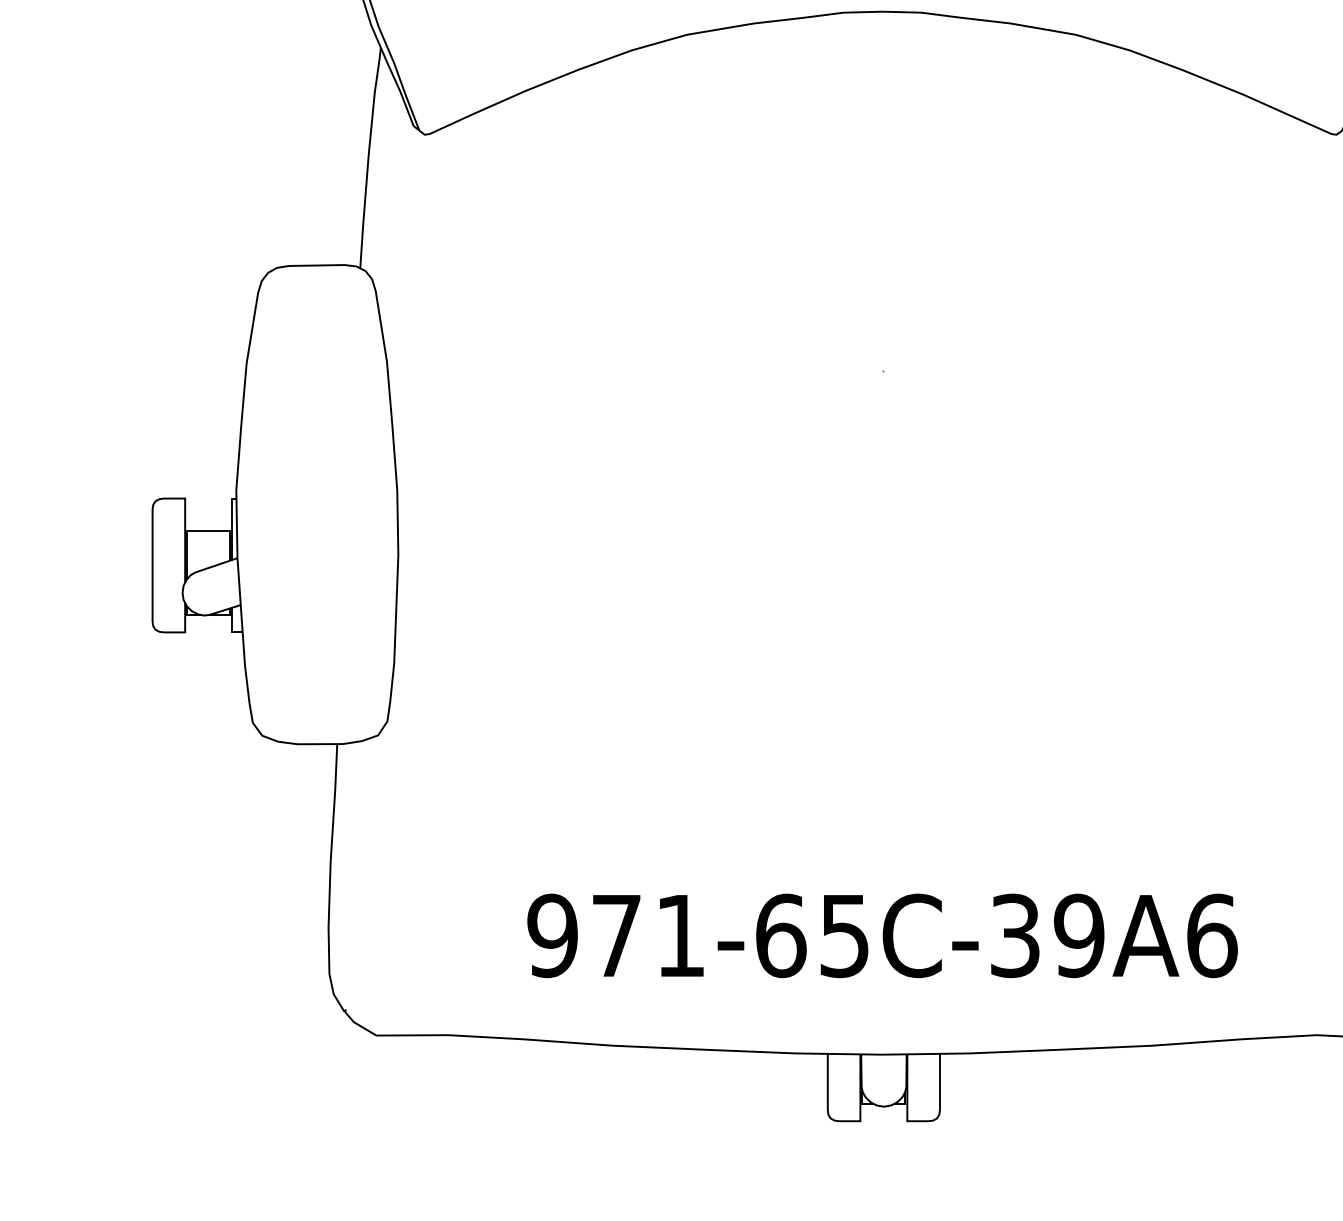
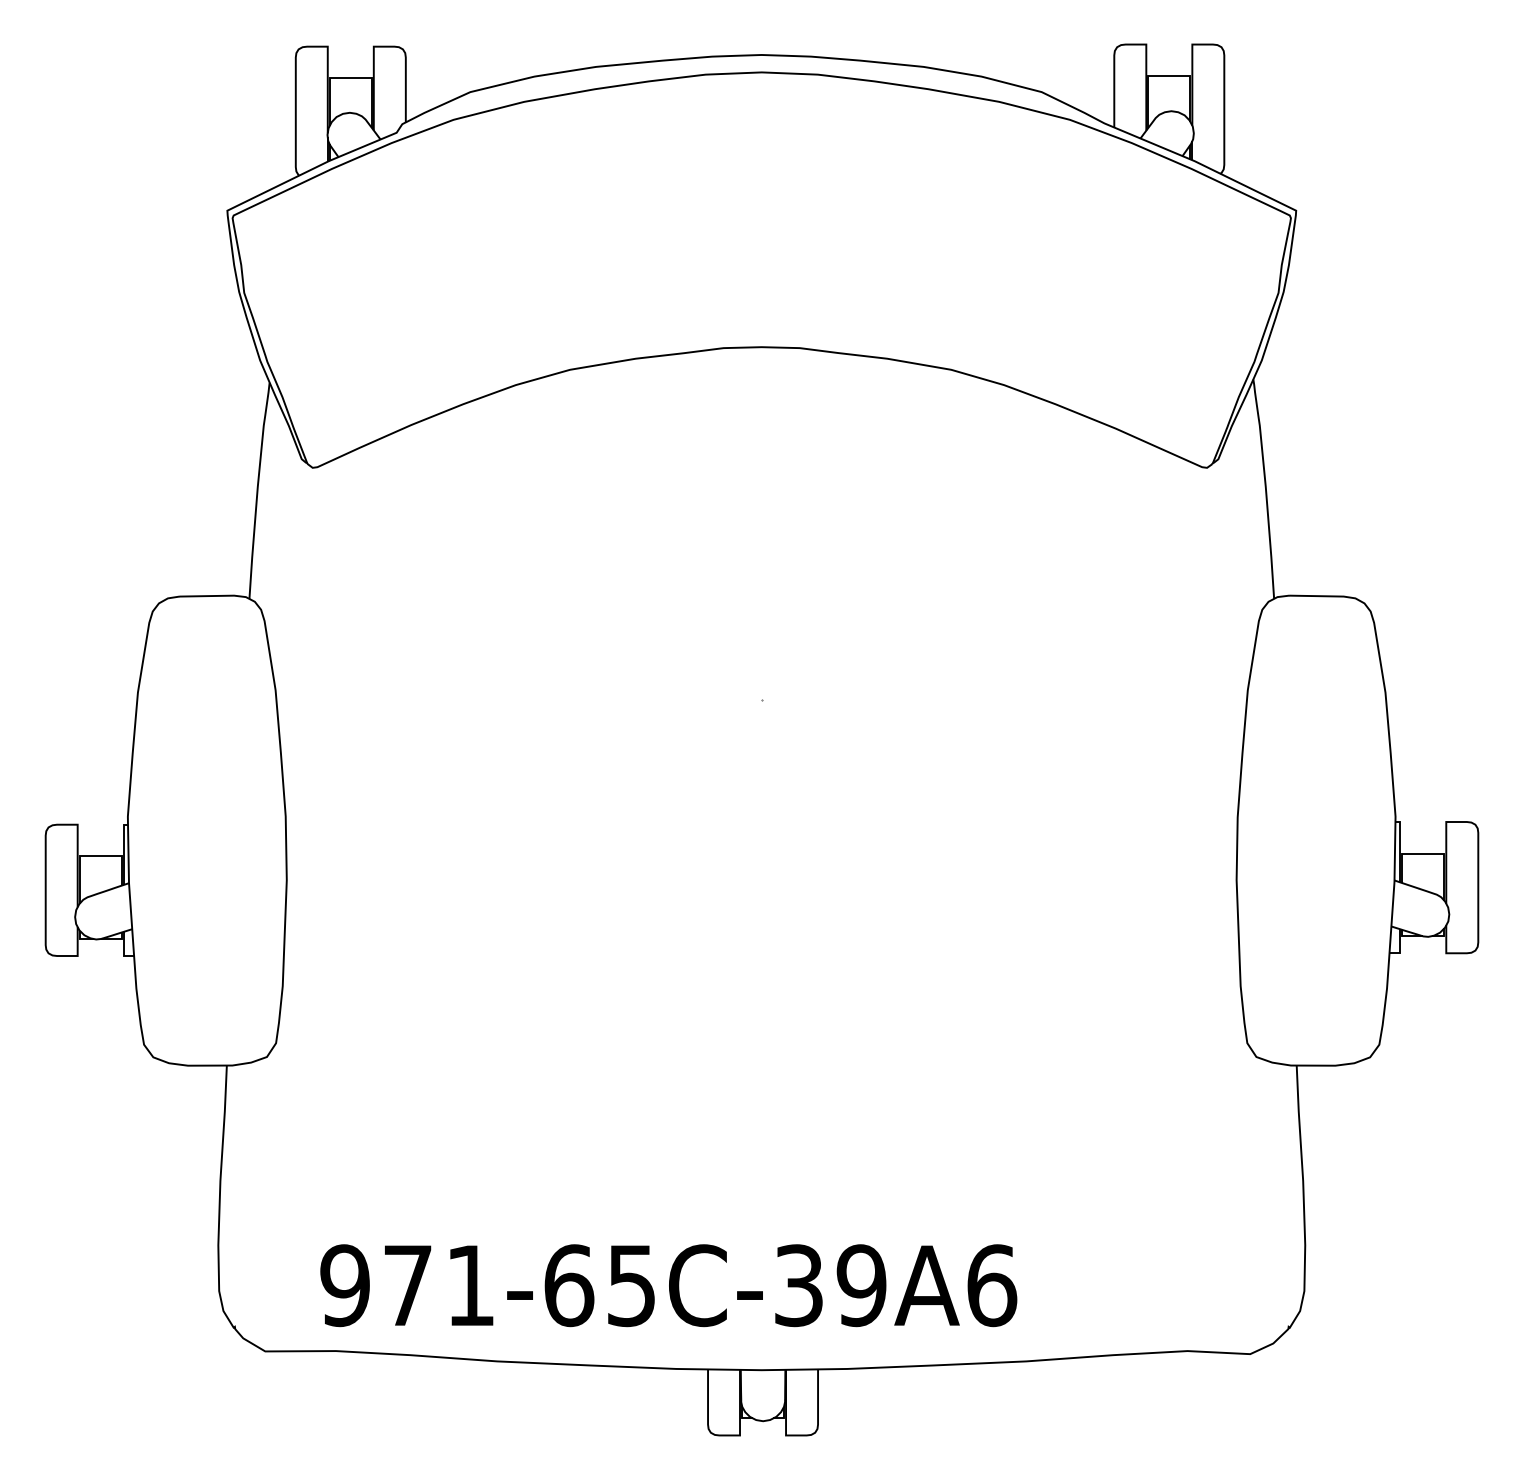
text: (882, 935) -> (668, 1285), moved

